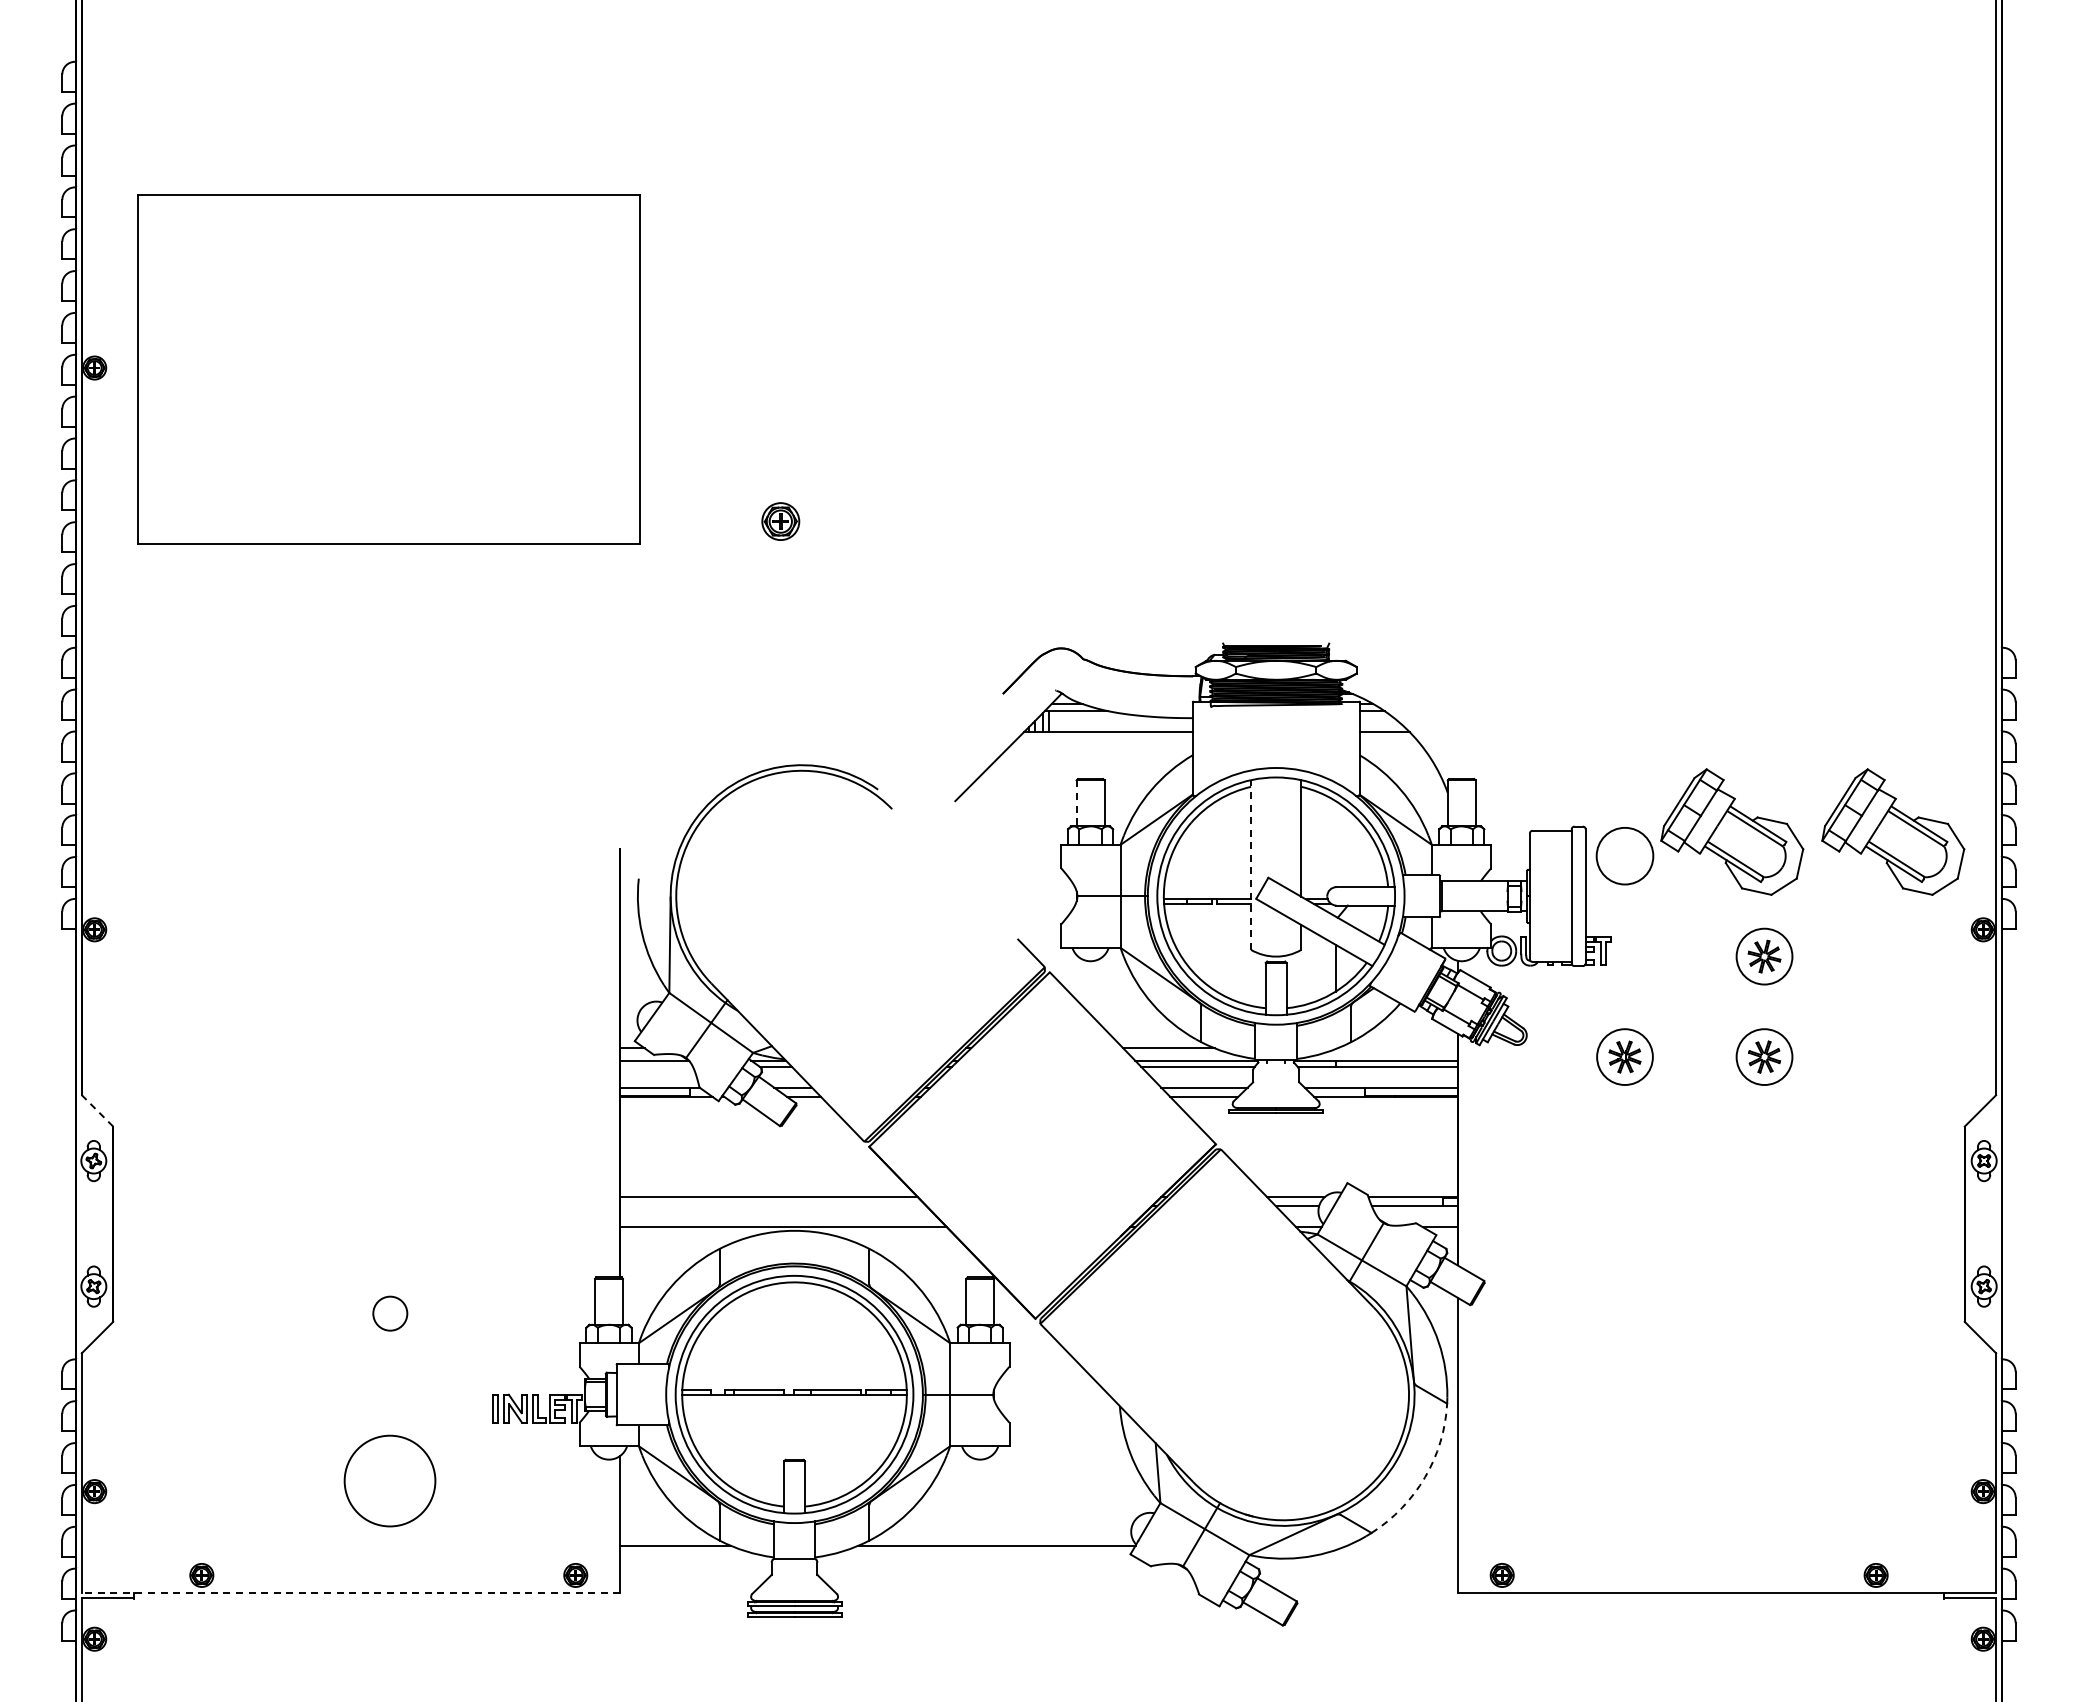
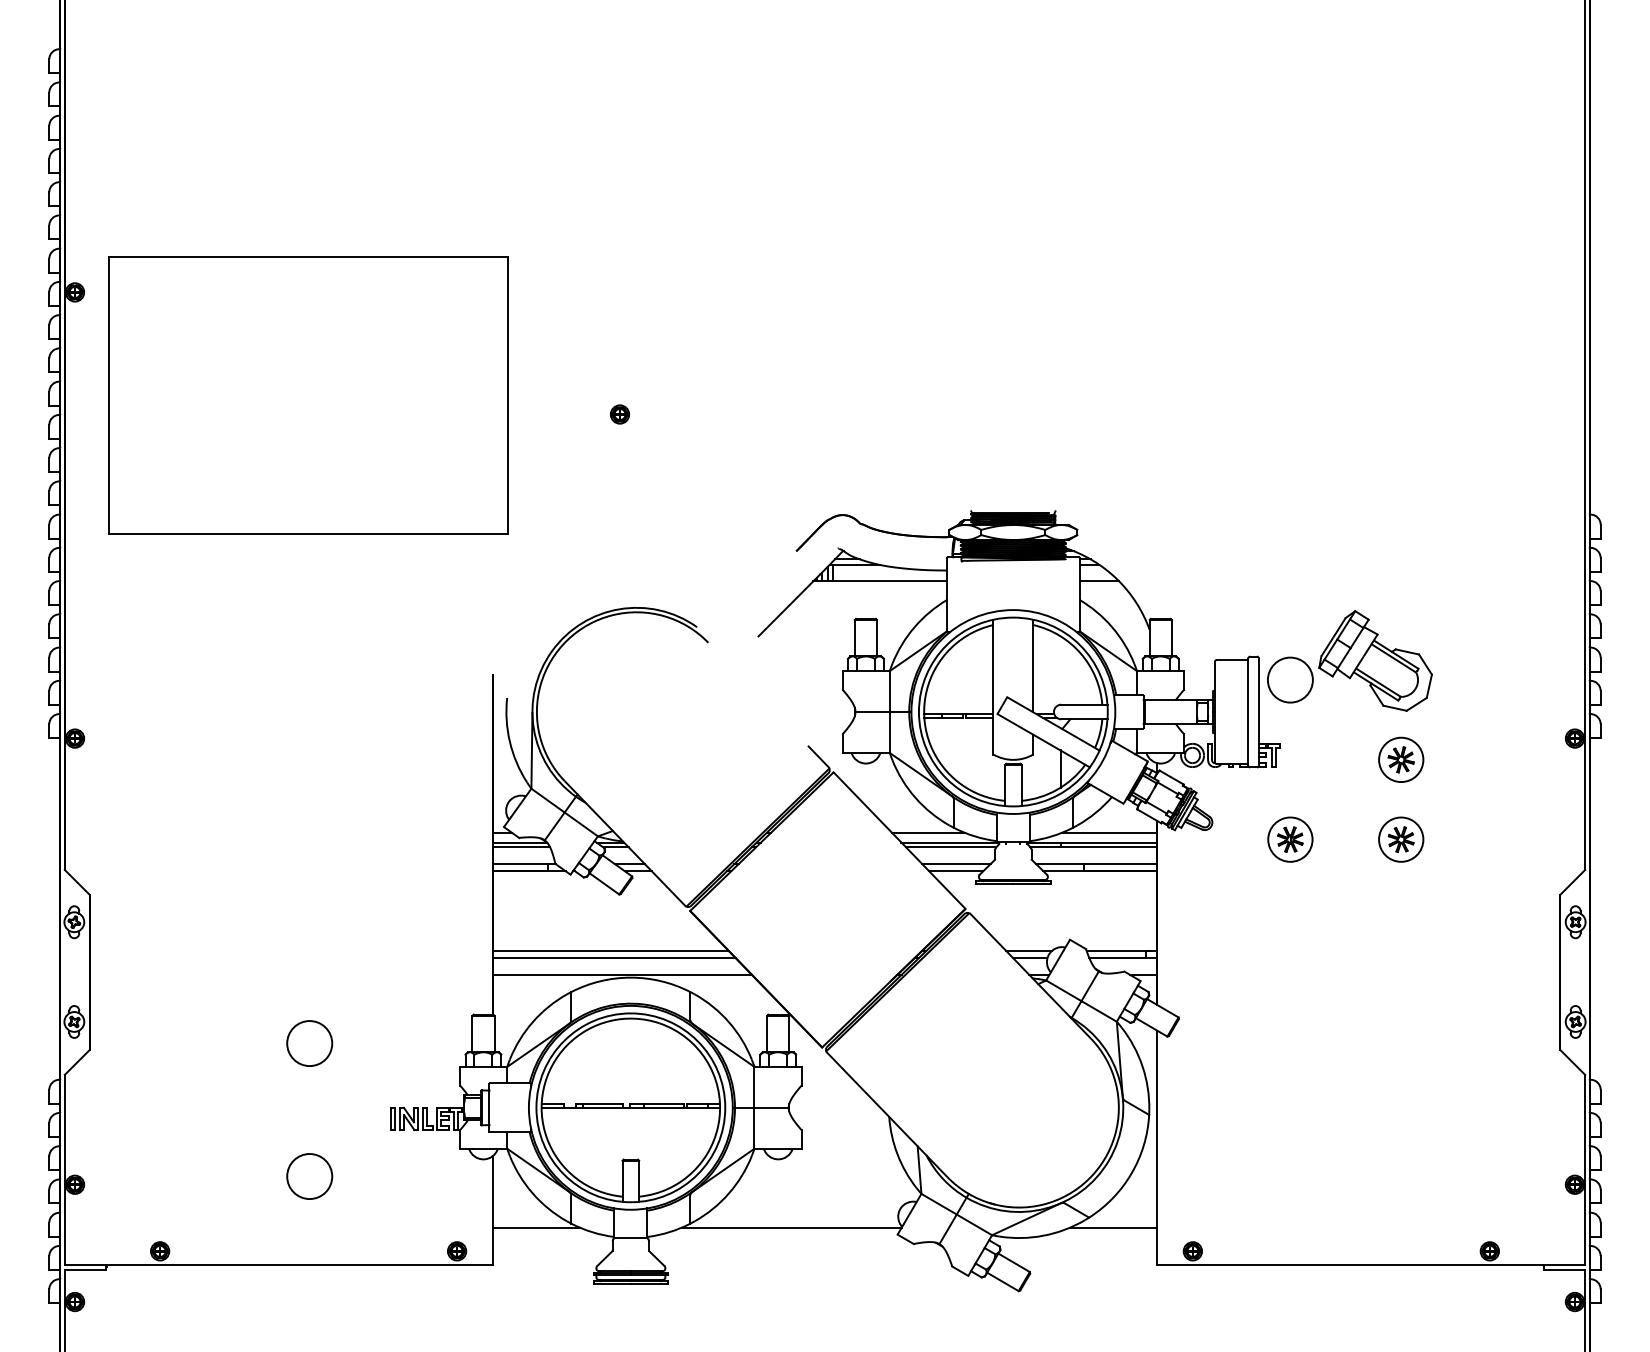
part: (388, 369) -> (308, 395), moved
part: (780, 521) -> (619, 414), size x0.62
line: (1076, 803) -> (854, 638), dashed -> solid
part: (1893, 831) -> (1503, 660), removed
line: (1251, 865) -> (993, 687), dashed -> solid
line: (1397, 1048) -> (1109, 832), added
line: (656, 1066) -> (521, 847), added
line: (97, 1110) -> (77, 882), dashed -> solid
line: (773, 1206) -> (614, 958), added
circle: (390, 1313) -> (309, 1043), size x1.67
arc: (1425, 1477) -> (1131, 1173), dashed -> solid
circle: (390, 1481) -> (309, 1176), size x0.62
line: (1402, 1545) -> (1113, 1227), added
line: (350, 1592) -> (278, 1264), dashed -> solid

